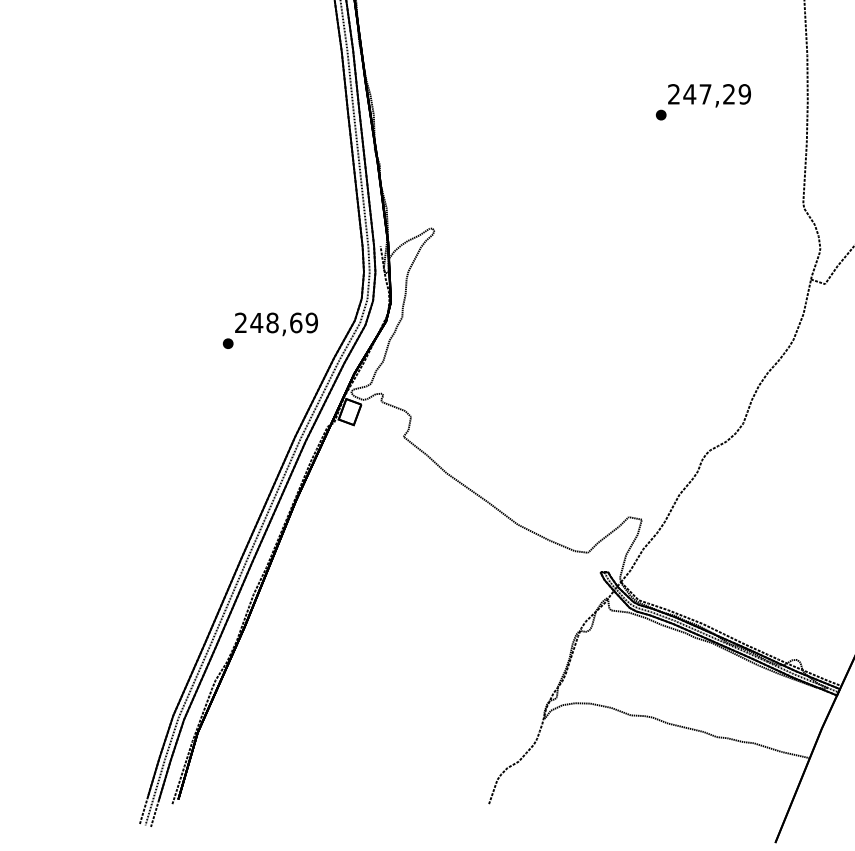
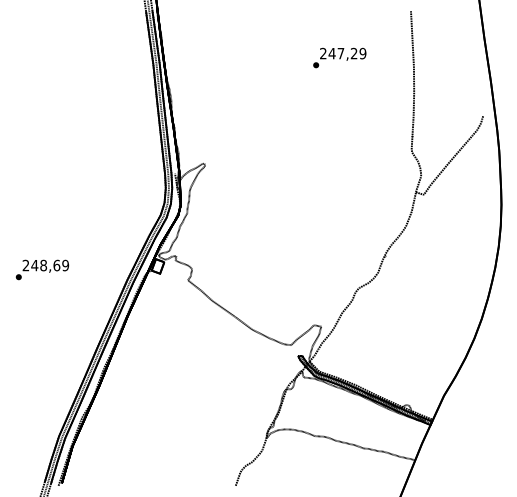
text: (702, 101) -> (339, 57), moved
text: (270, 329) -> (42, 269), moved

